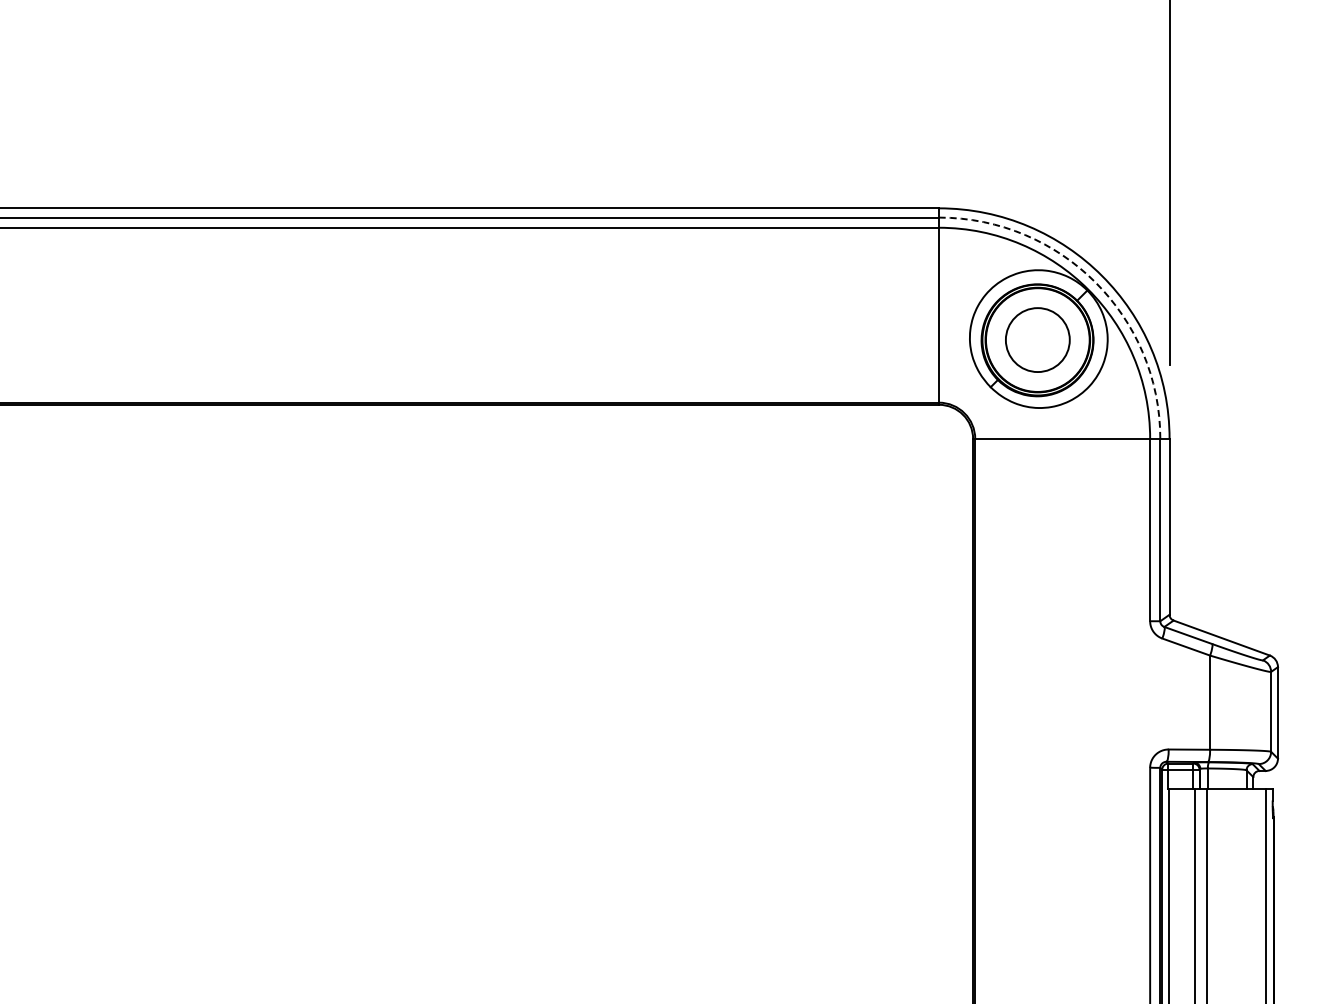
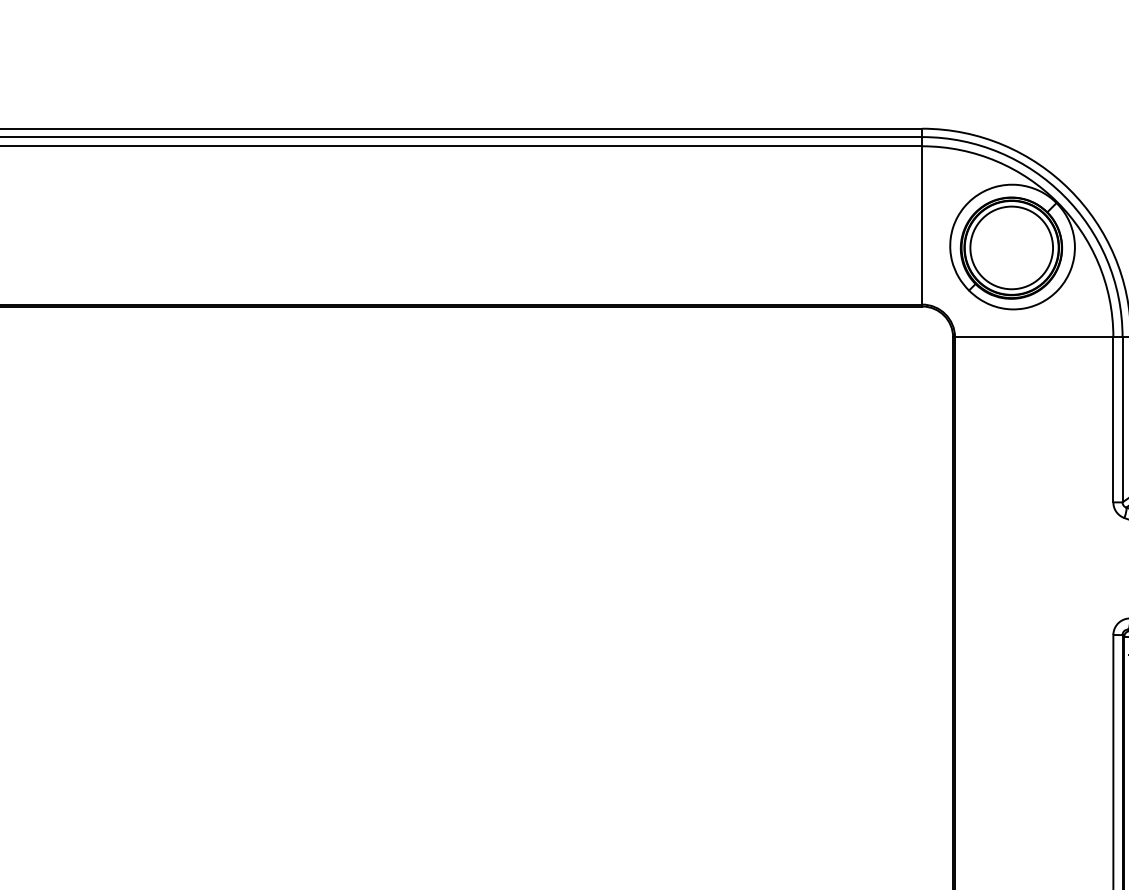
arc: (1095, 282) -> (1063, 195), dashed -> solid
circle: (1037, 339) -> (1011, 247), size x1.43

